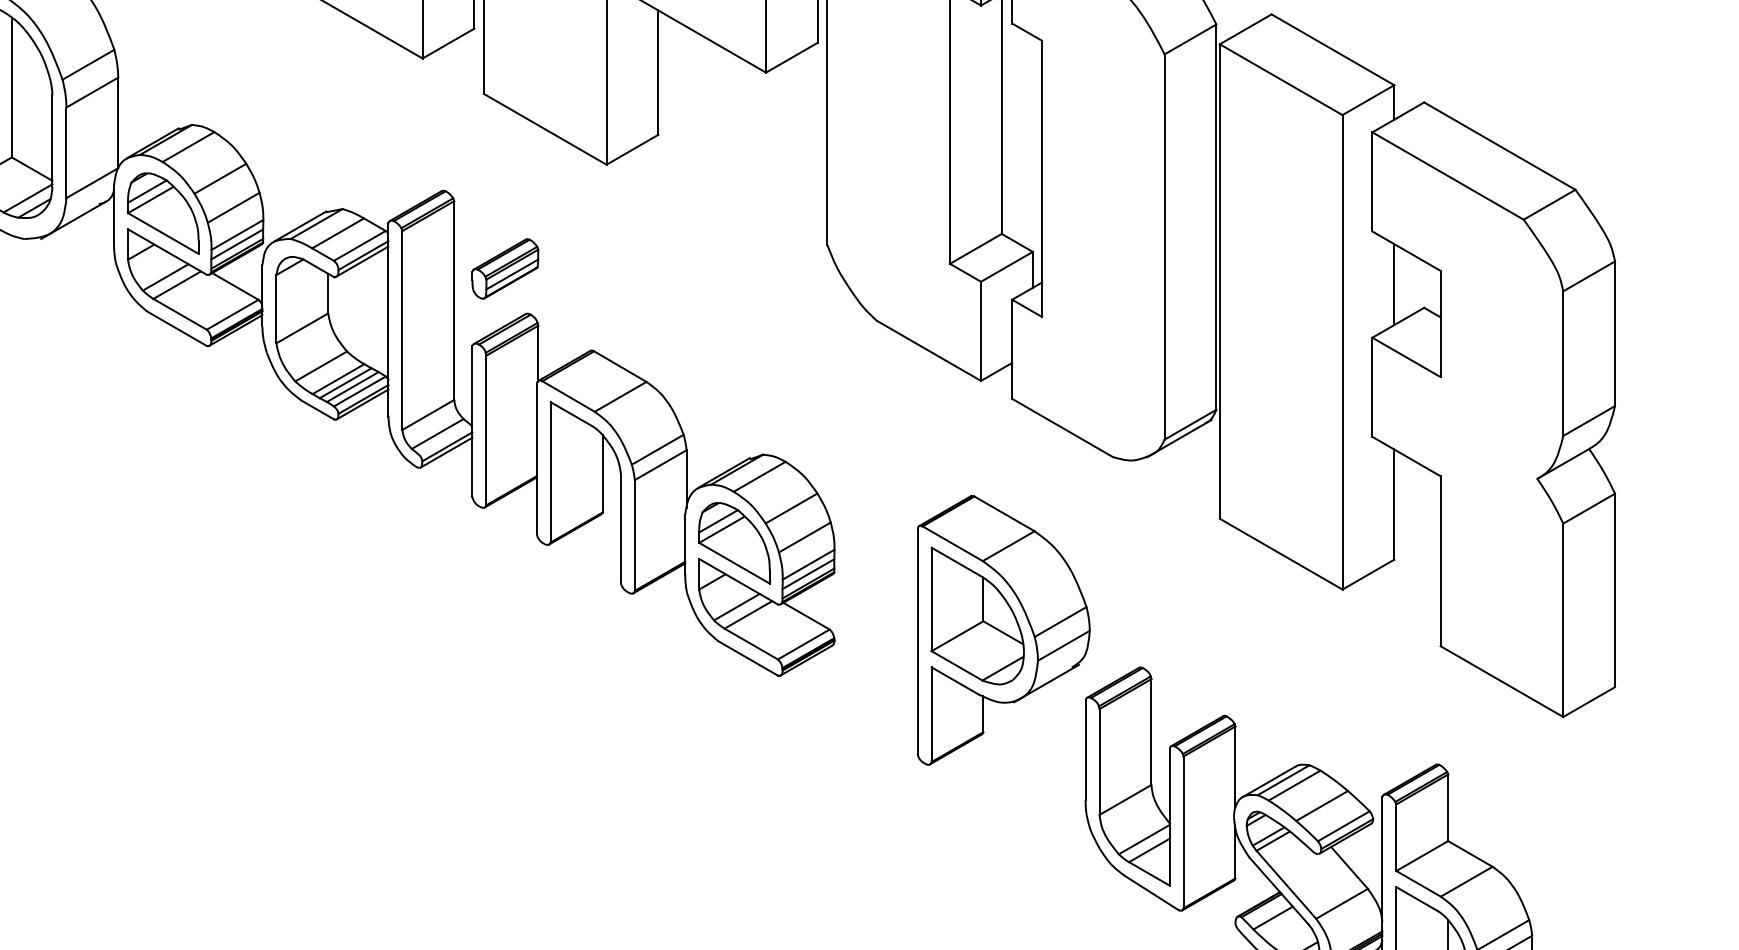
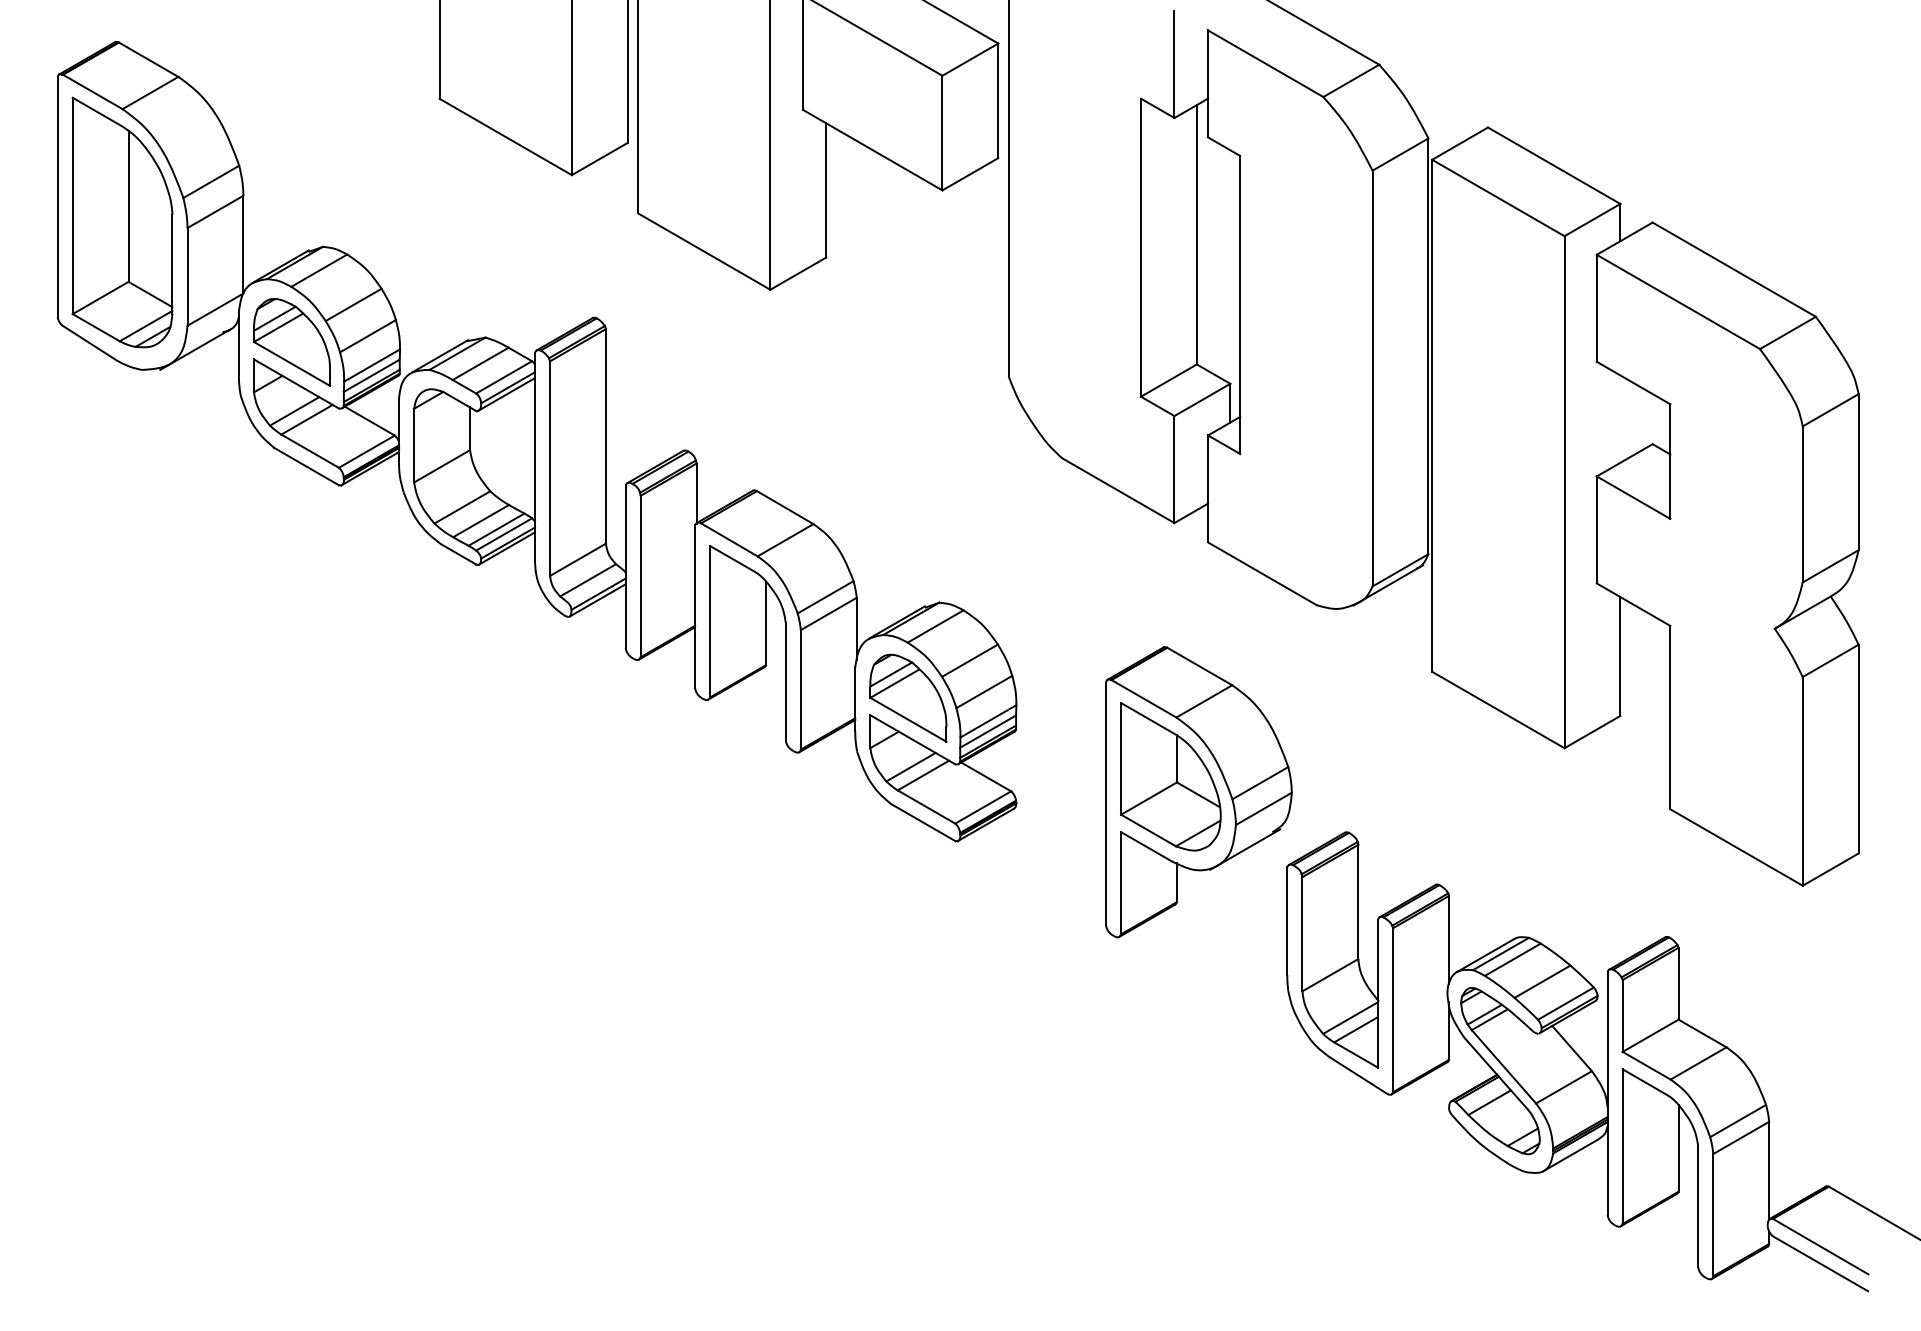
part: (504, 269) -> (660, 402), removed
line: (1394, 284) -> (1620, 418), removed
line: (345, 383) -> (488, 525), removed

